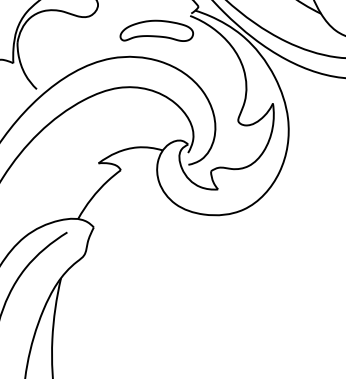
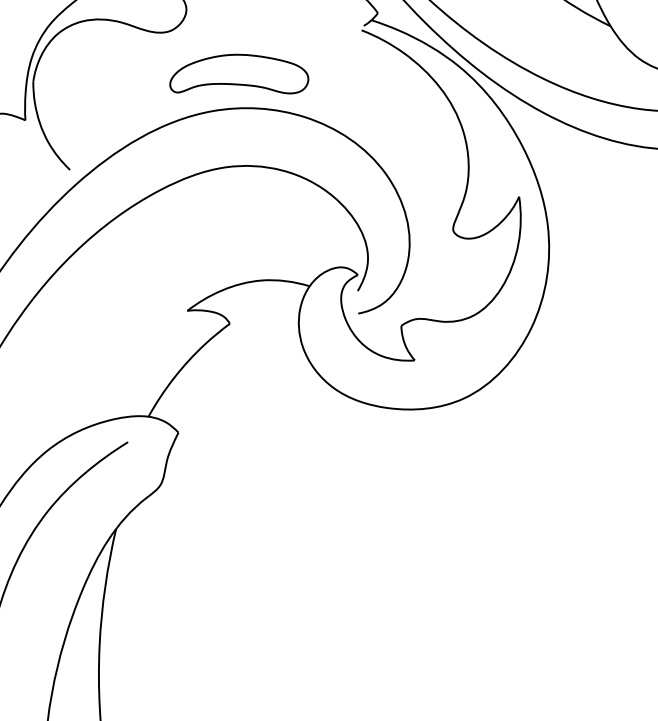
part: (156, 30) -> (238, 73), moved

